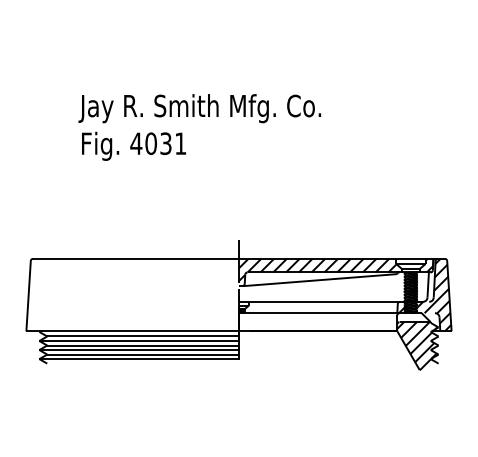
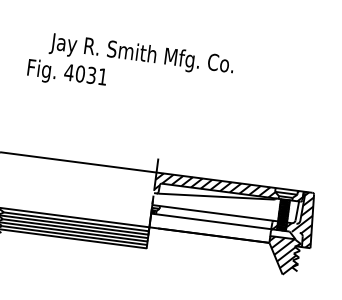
text: (133, 145) -> (66, 73), moved

